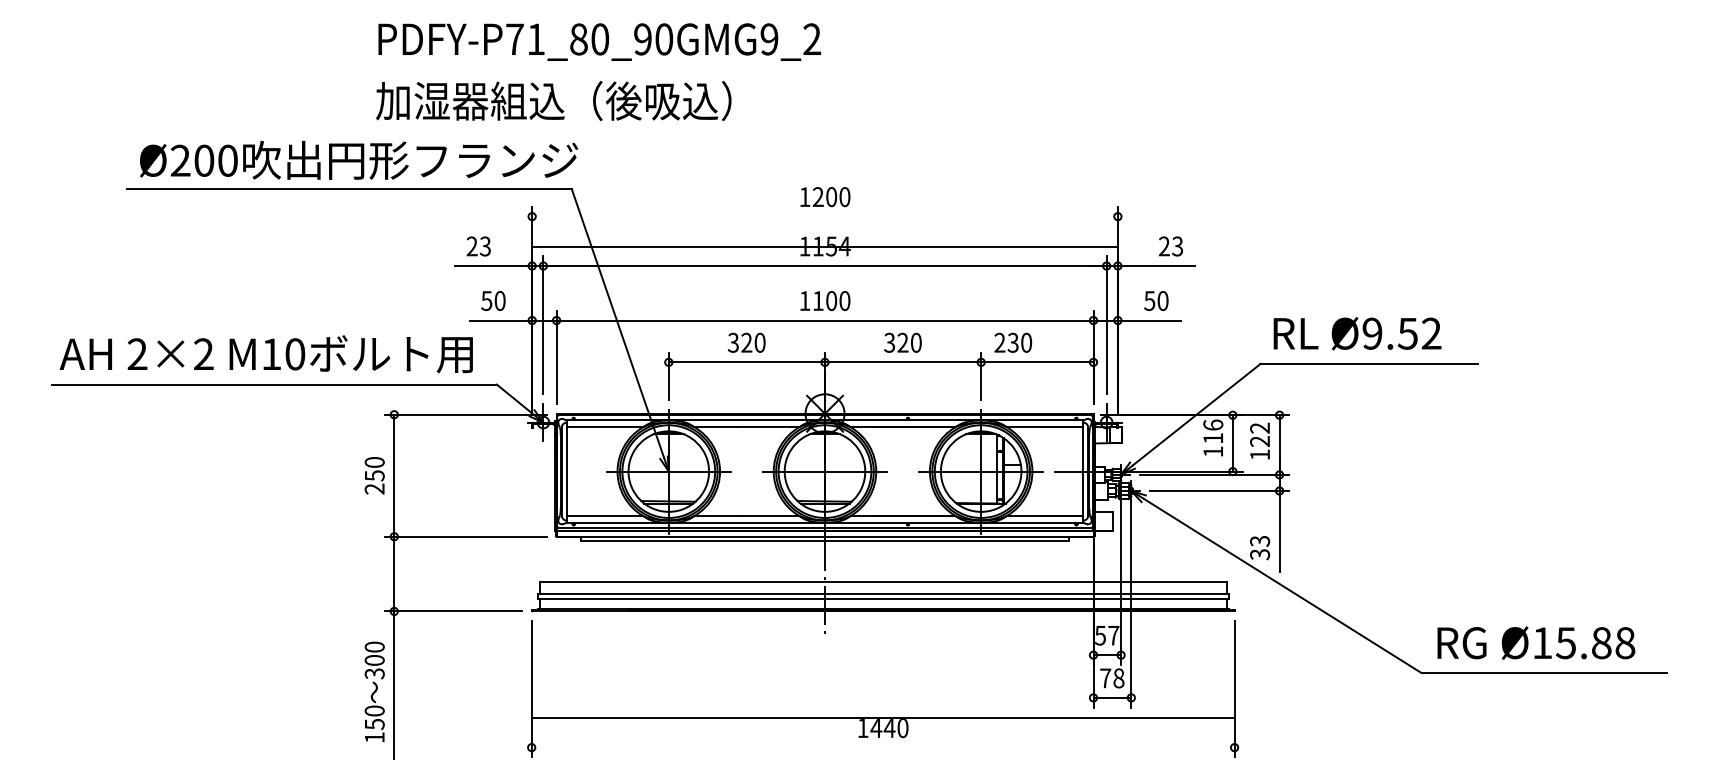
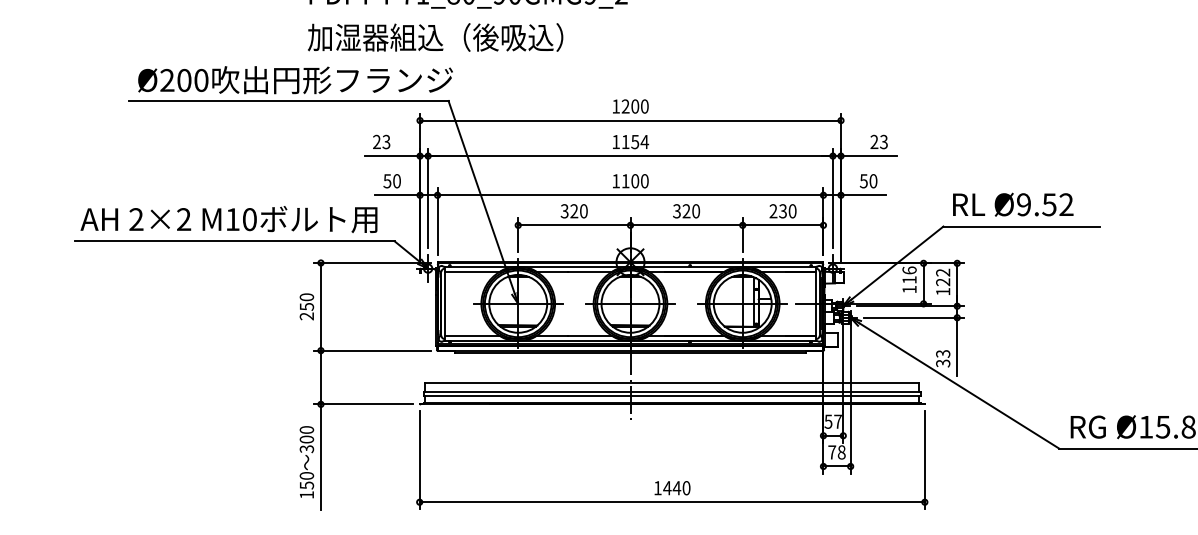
line: (824, 246) -> (630, 120), moved
text: (1013, 342) -> (783, 211), moved
line: (882, 717) -> (671, 502), moved

